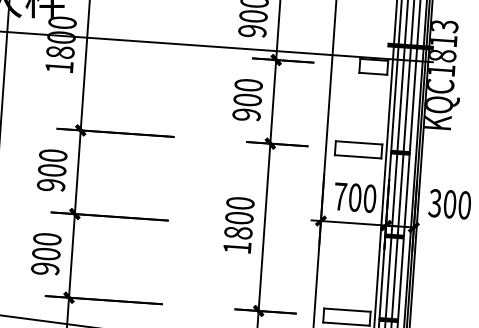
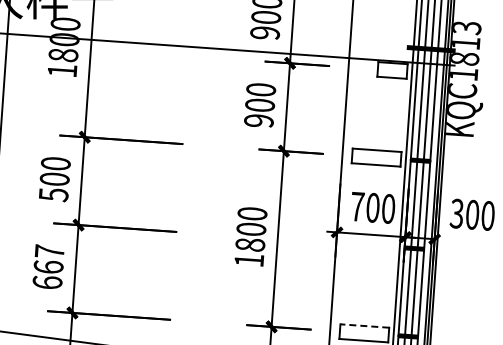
text: (50, 185) -> (53, 195), 900 -> 500
text: (46, 253) -> (48, 266), 900 -> 667
line: (347, 310) -> (364, 326), solid -> dashed

